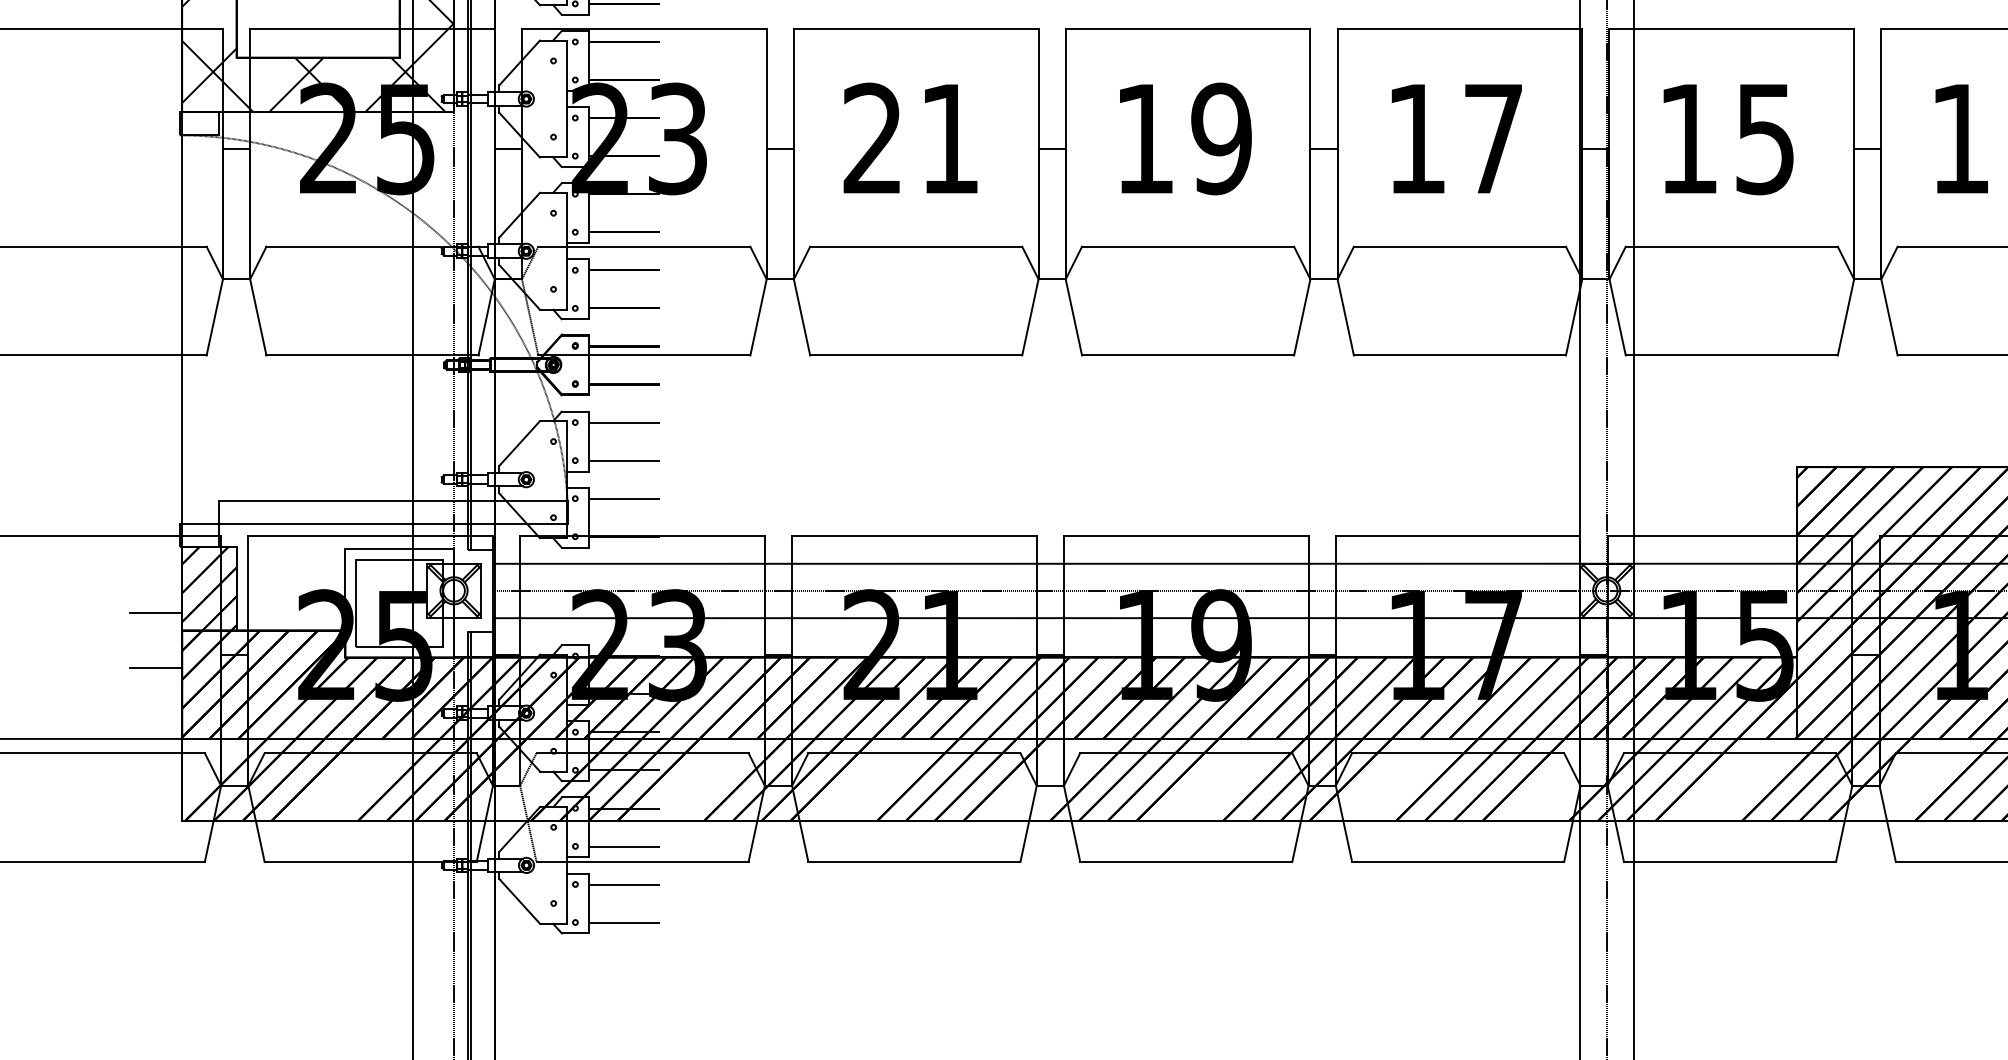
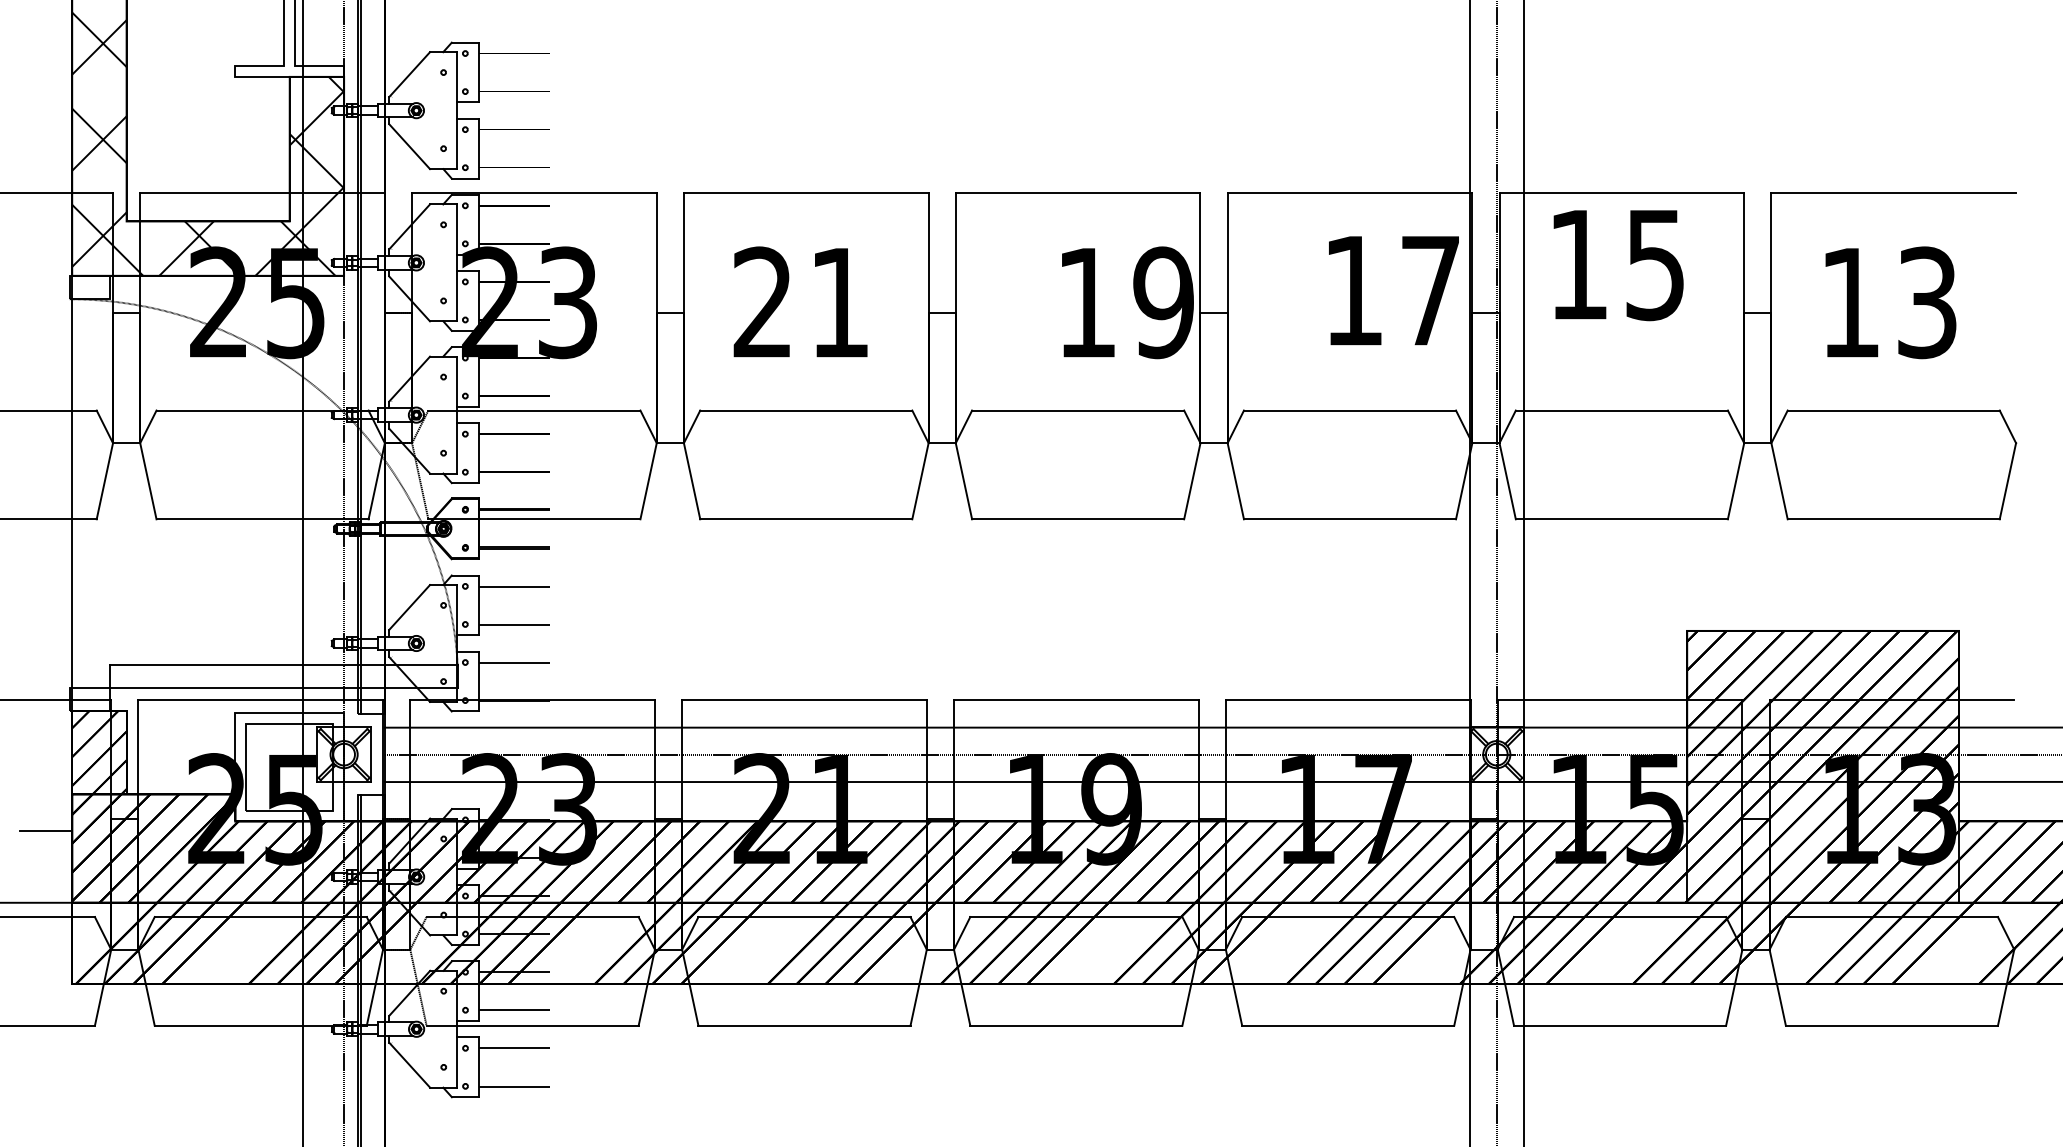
text: (1185, 138) -> (1127, 302), moved
text: (1456, 138) -> (1393, 290), moved
text: (1728, 139) -> (1618, 265), moved
line: (156, 613) -> (46, 777), removed

